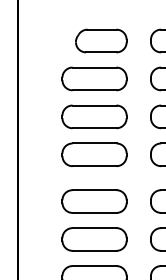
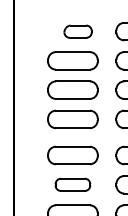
part: (100, 40) -> (77, 31), size x0.7
part: (94, 239) -> (72, 184), size x0.7

